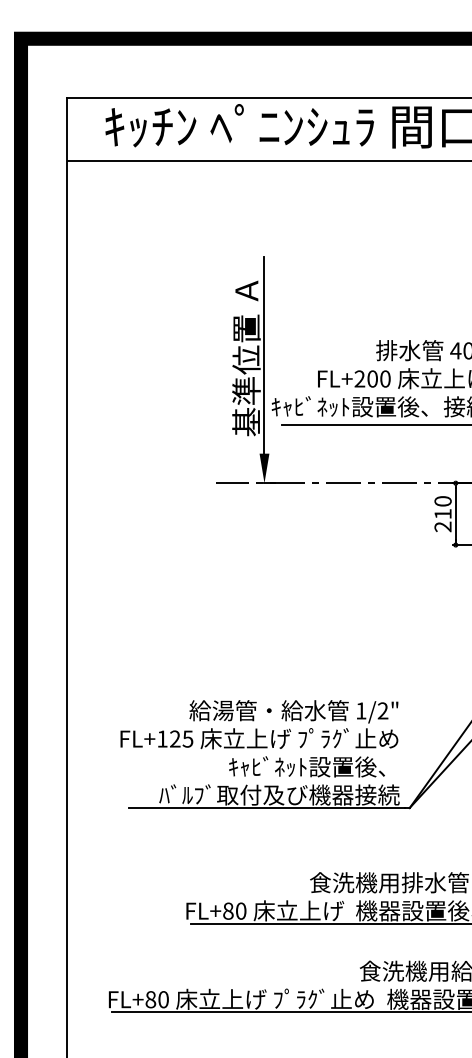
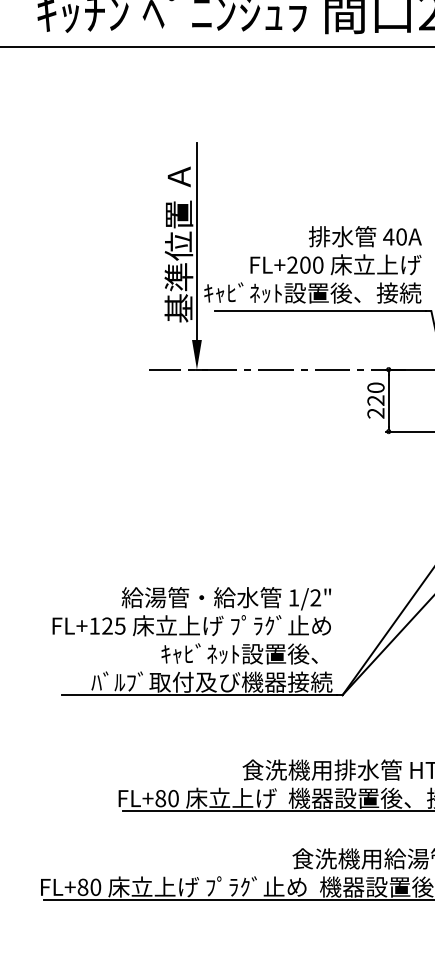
text: (442, 513) -> (375, 399), 210 -> 220

